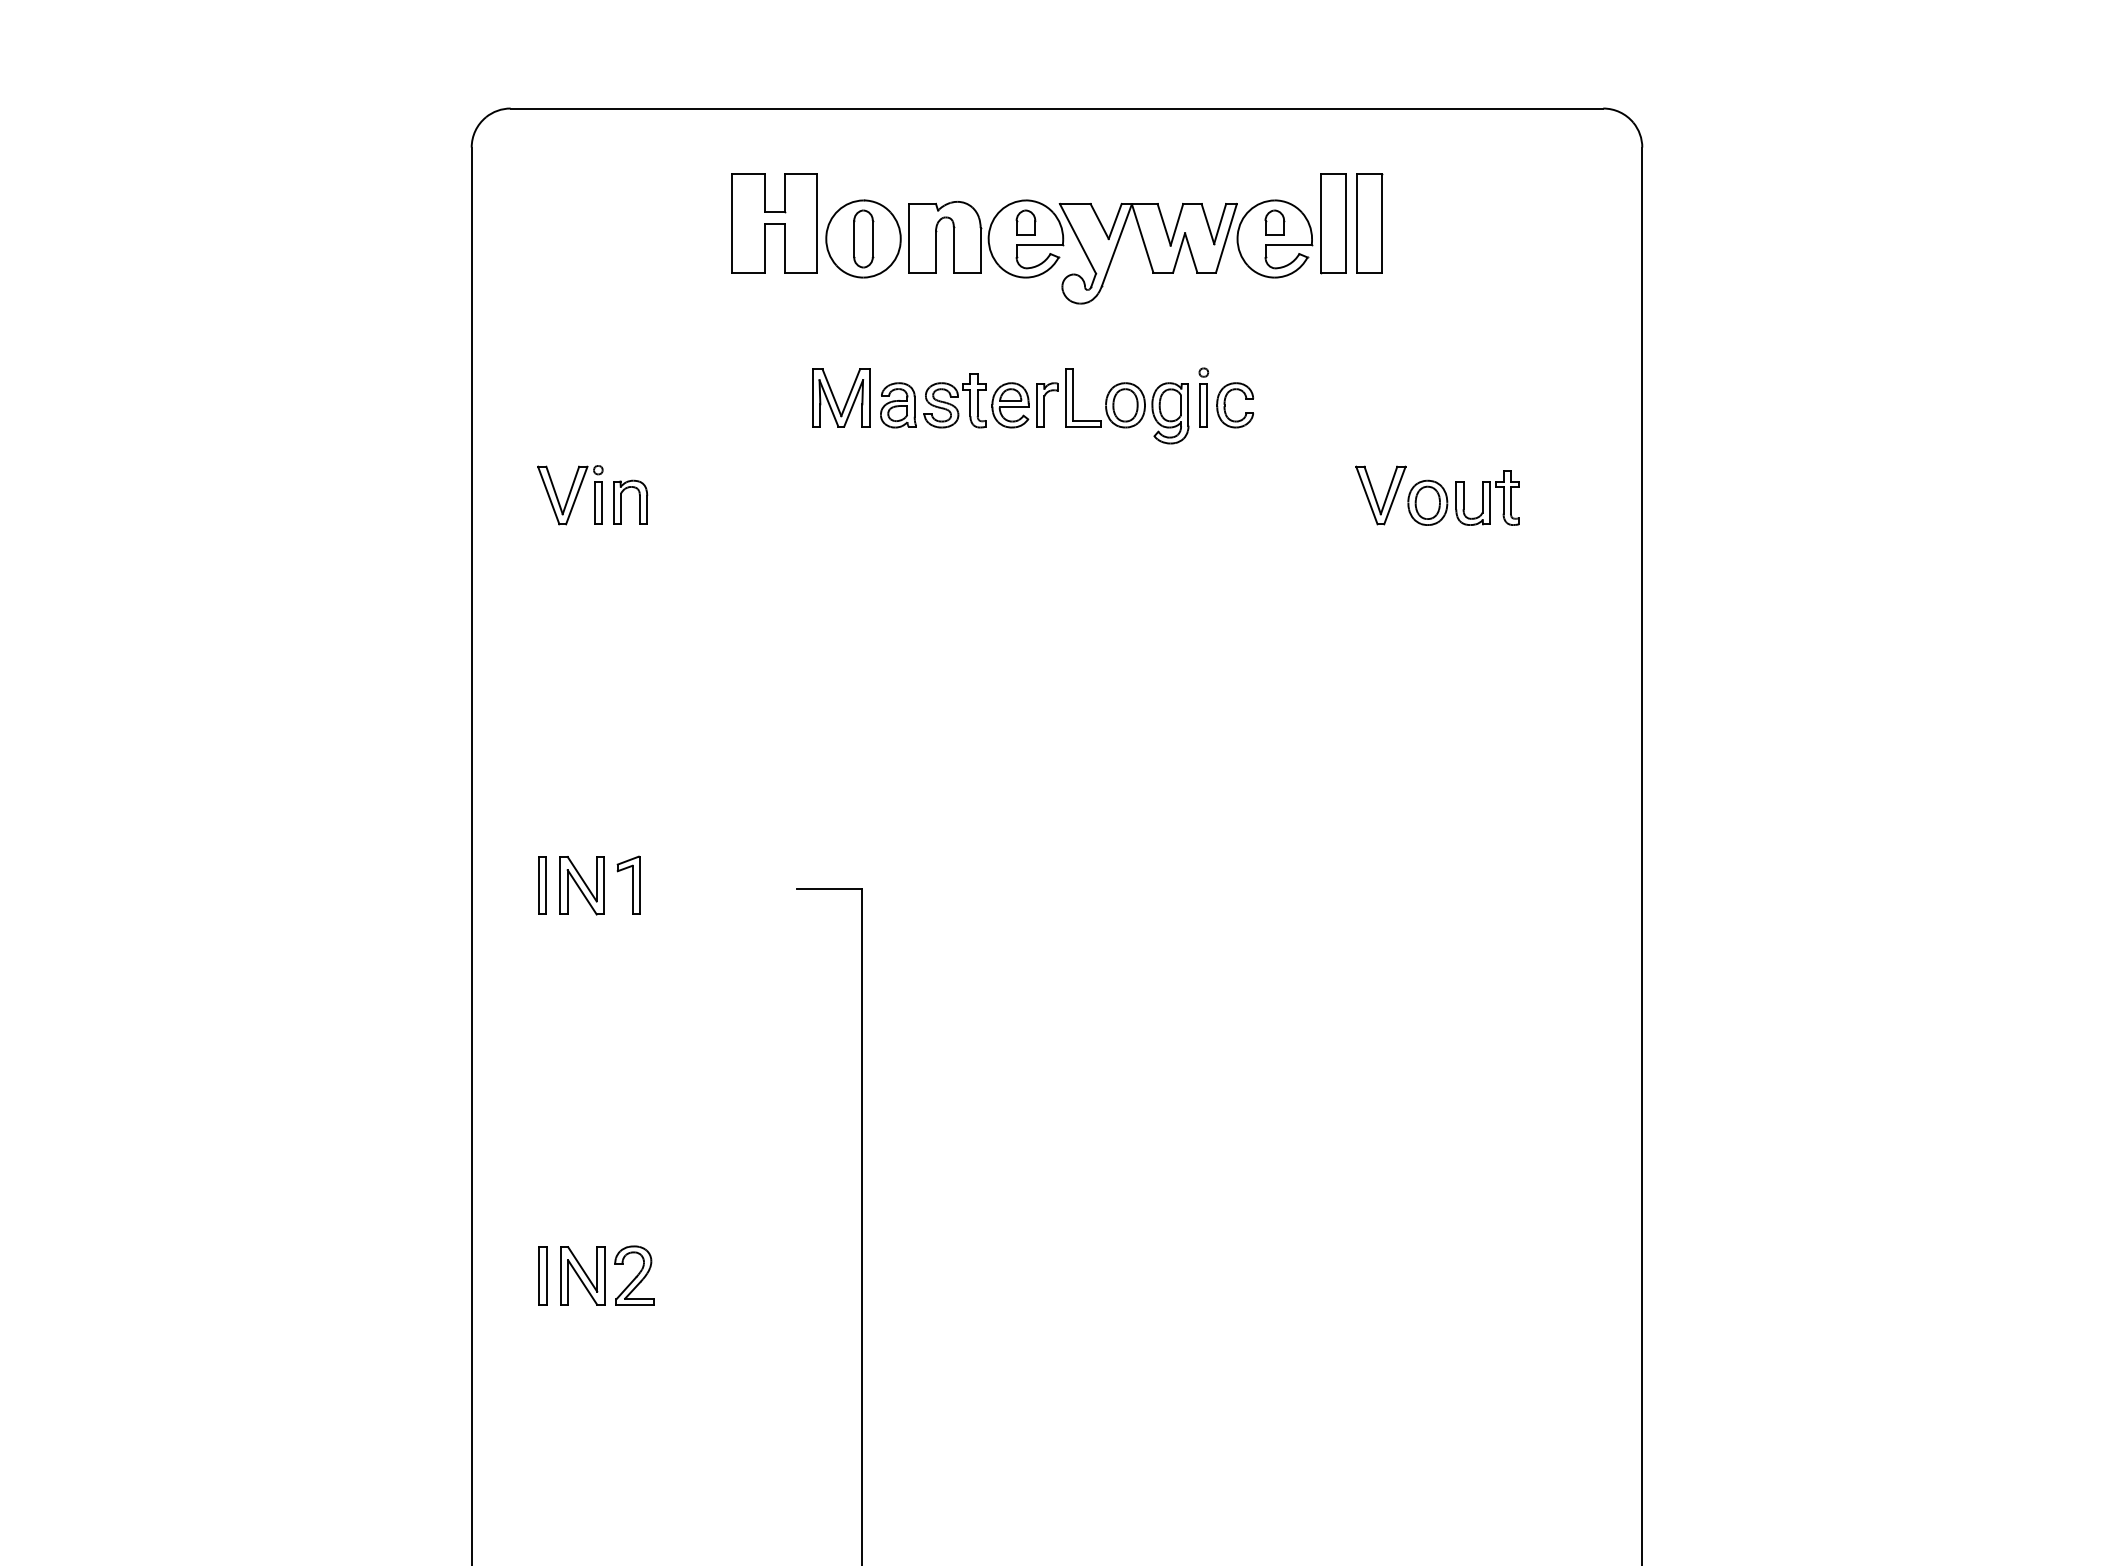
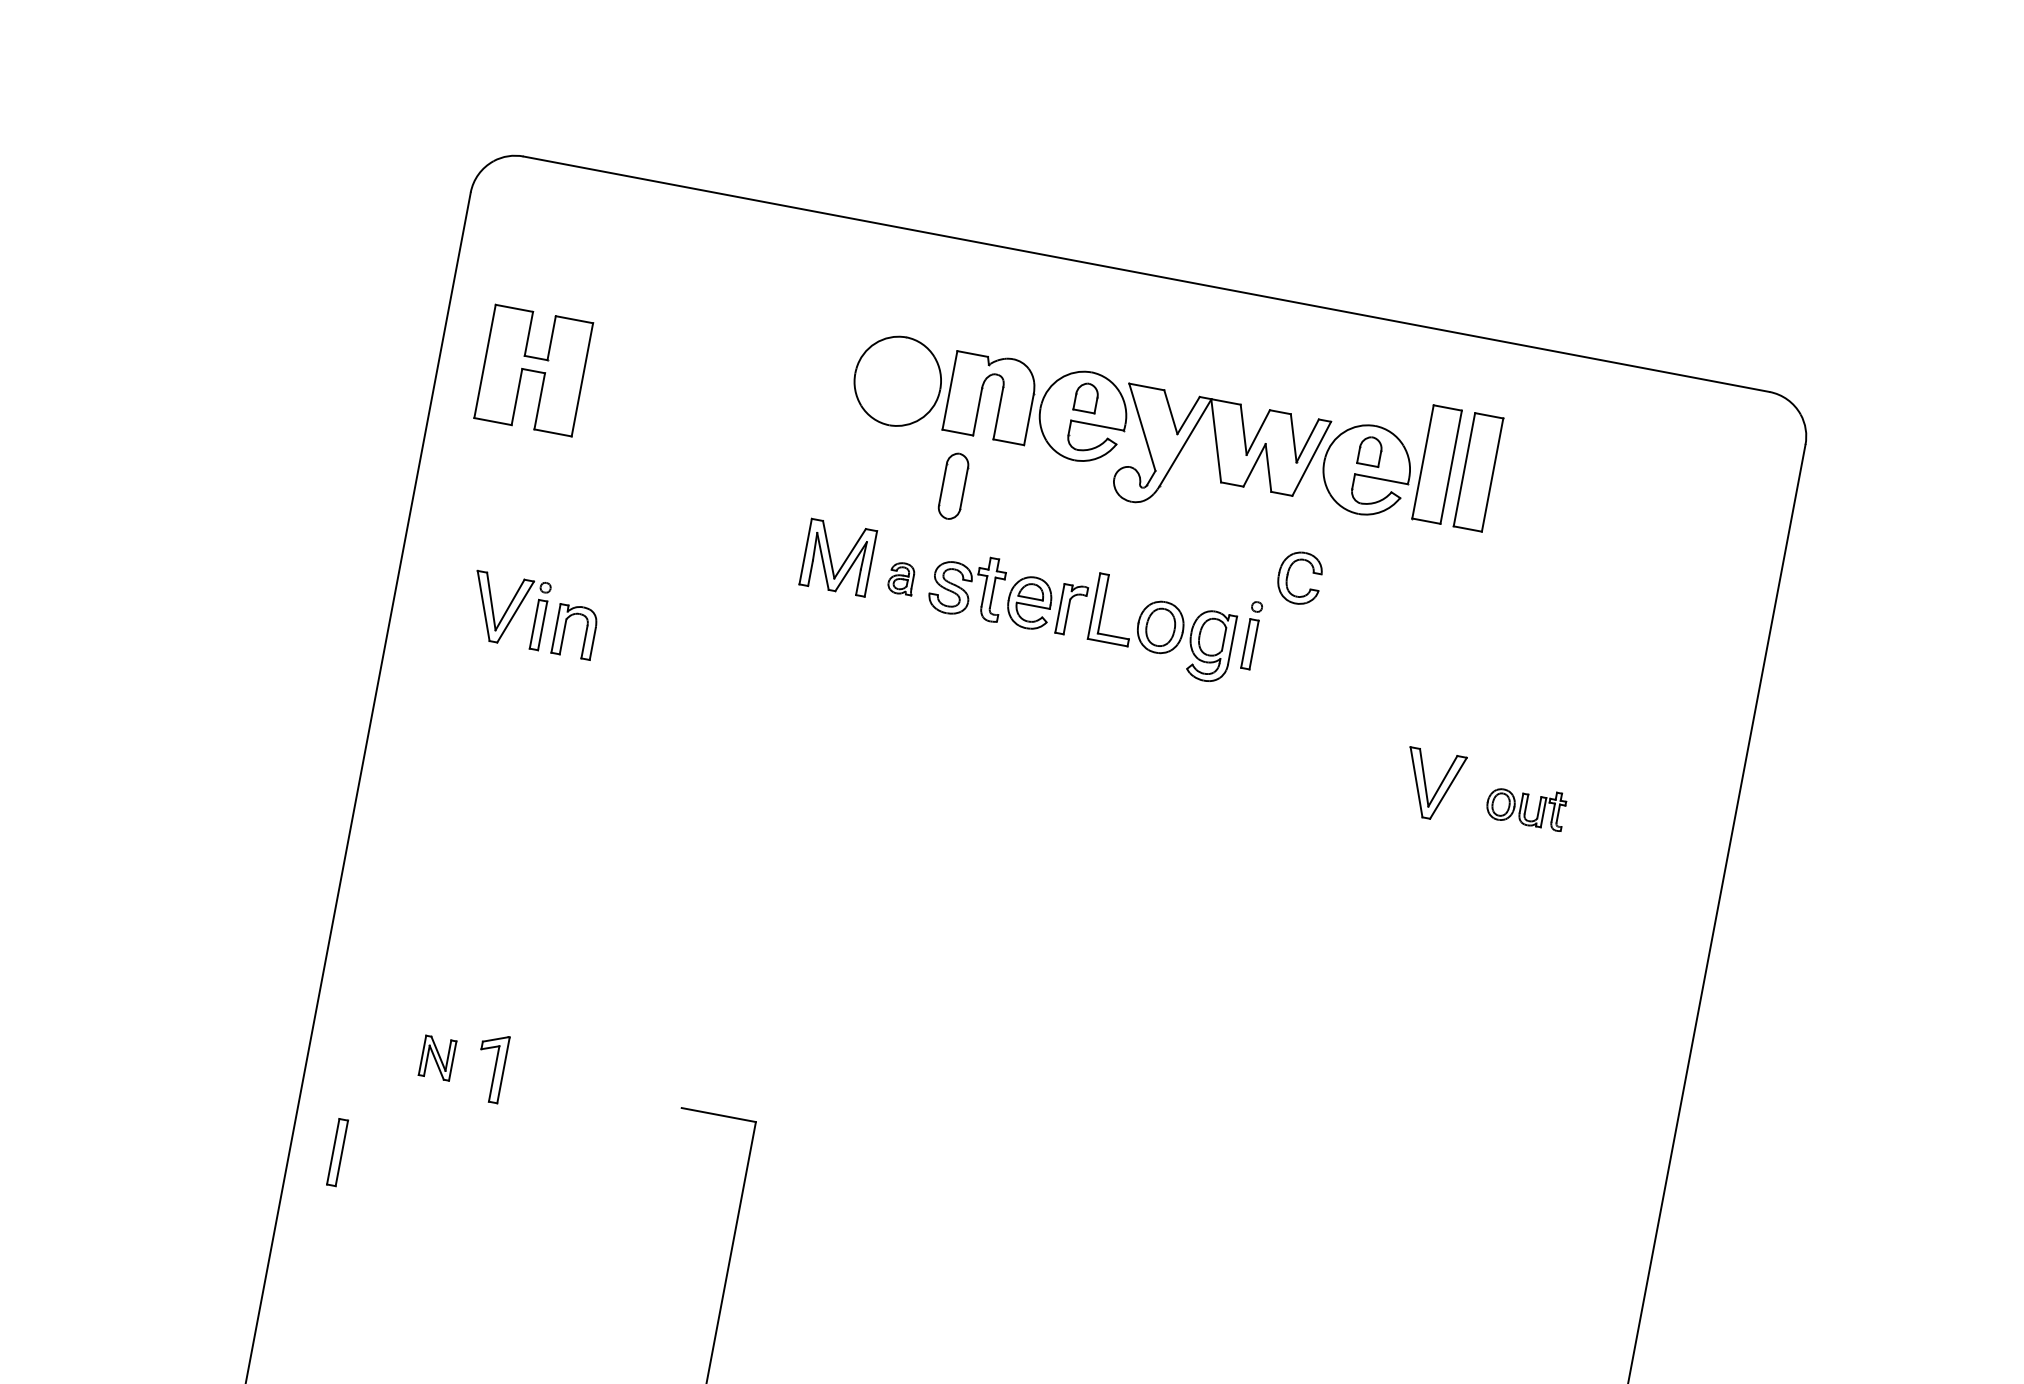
part: (774, 223) -> (533, 370), moved
part: (863, 238) -> (953, 485), moved
part: (898, 405) -> (901, 578), size x0.6
part: (1225, 405) -> (1288, 576), moved
part: (1463, 497) -> (1526, 805), size x0.6
part: (542, 885) -> (337, 1152), moved
part: (581, 885) -> (436, 1057), size x0.6

